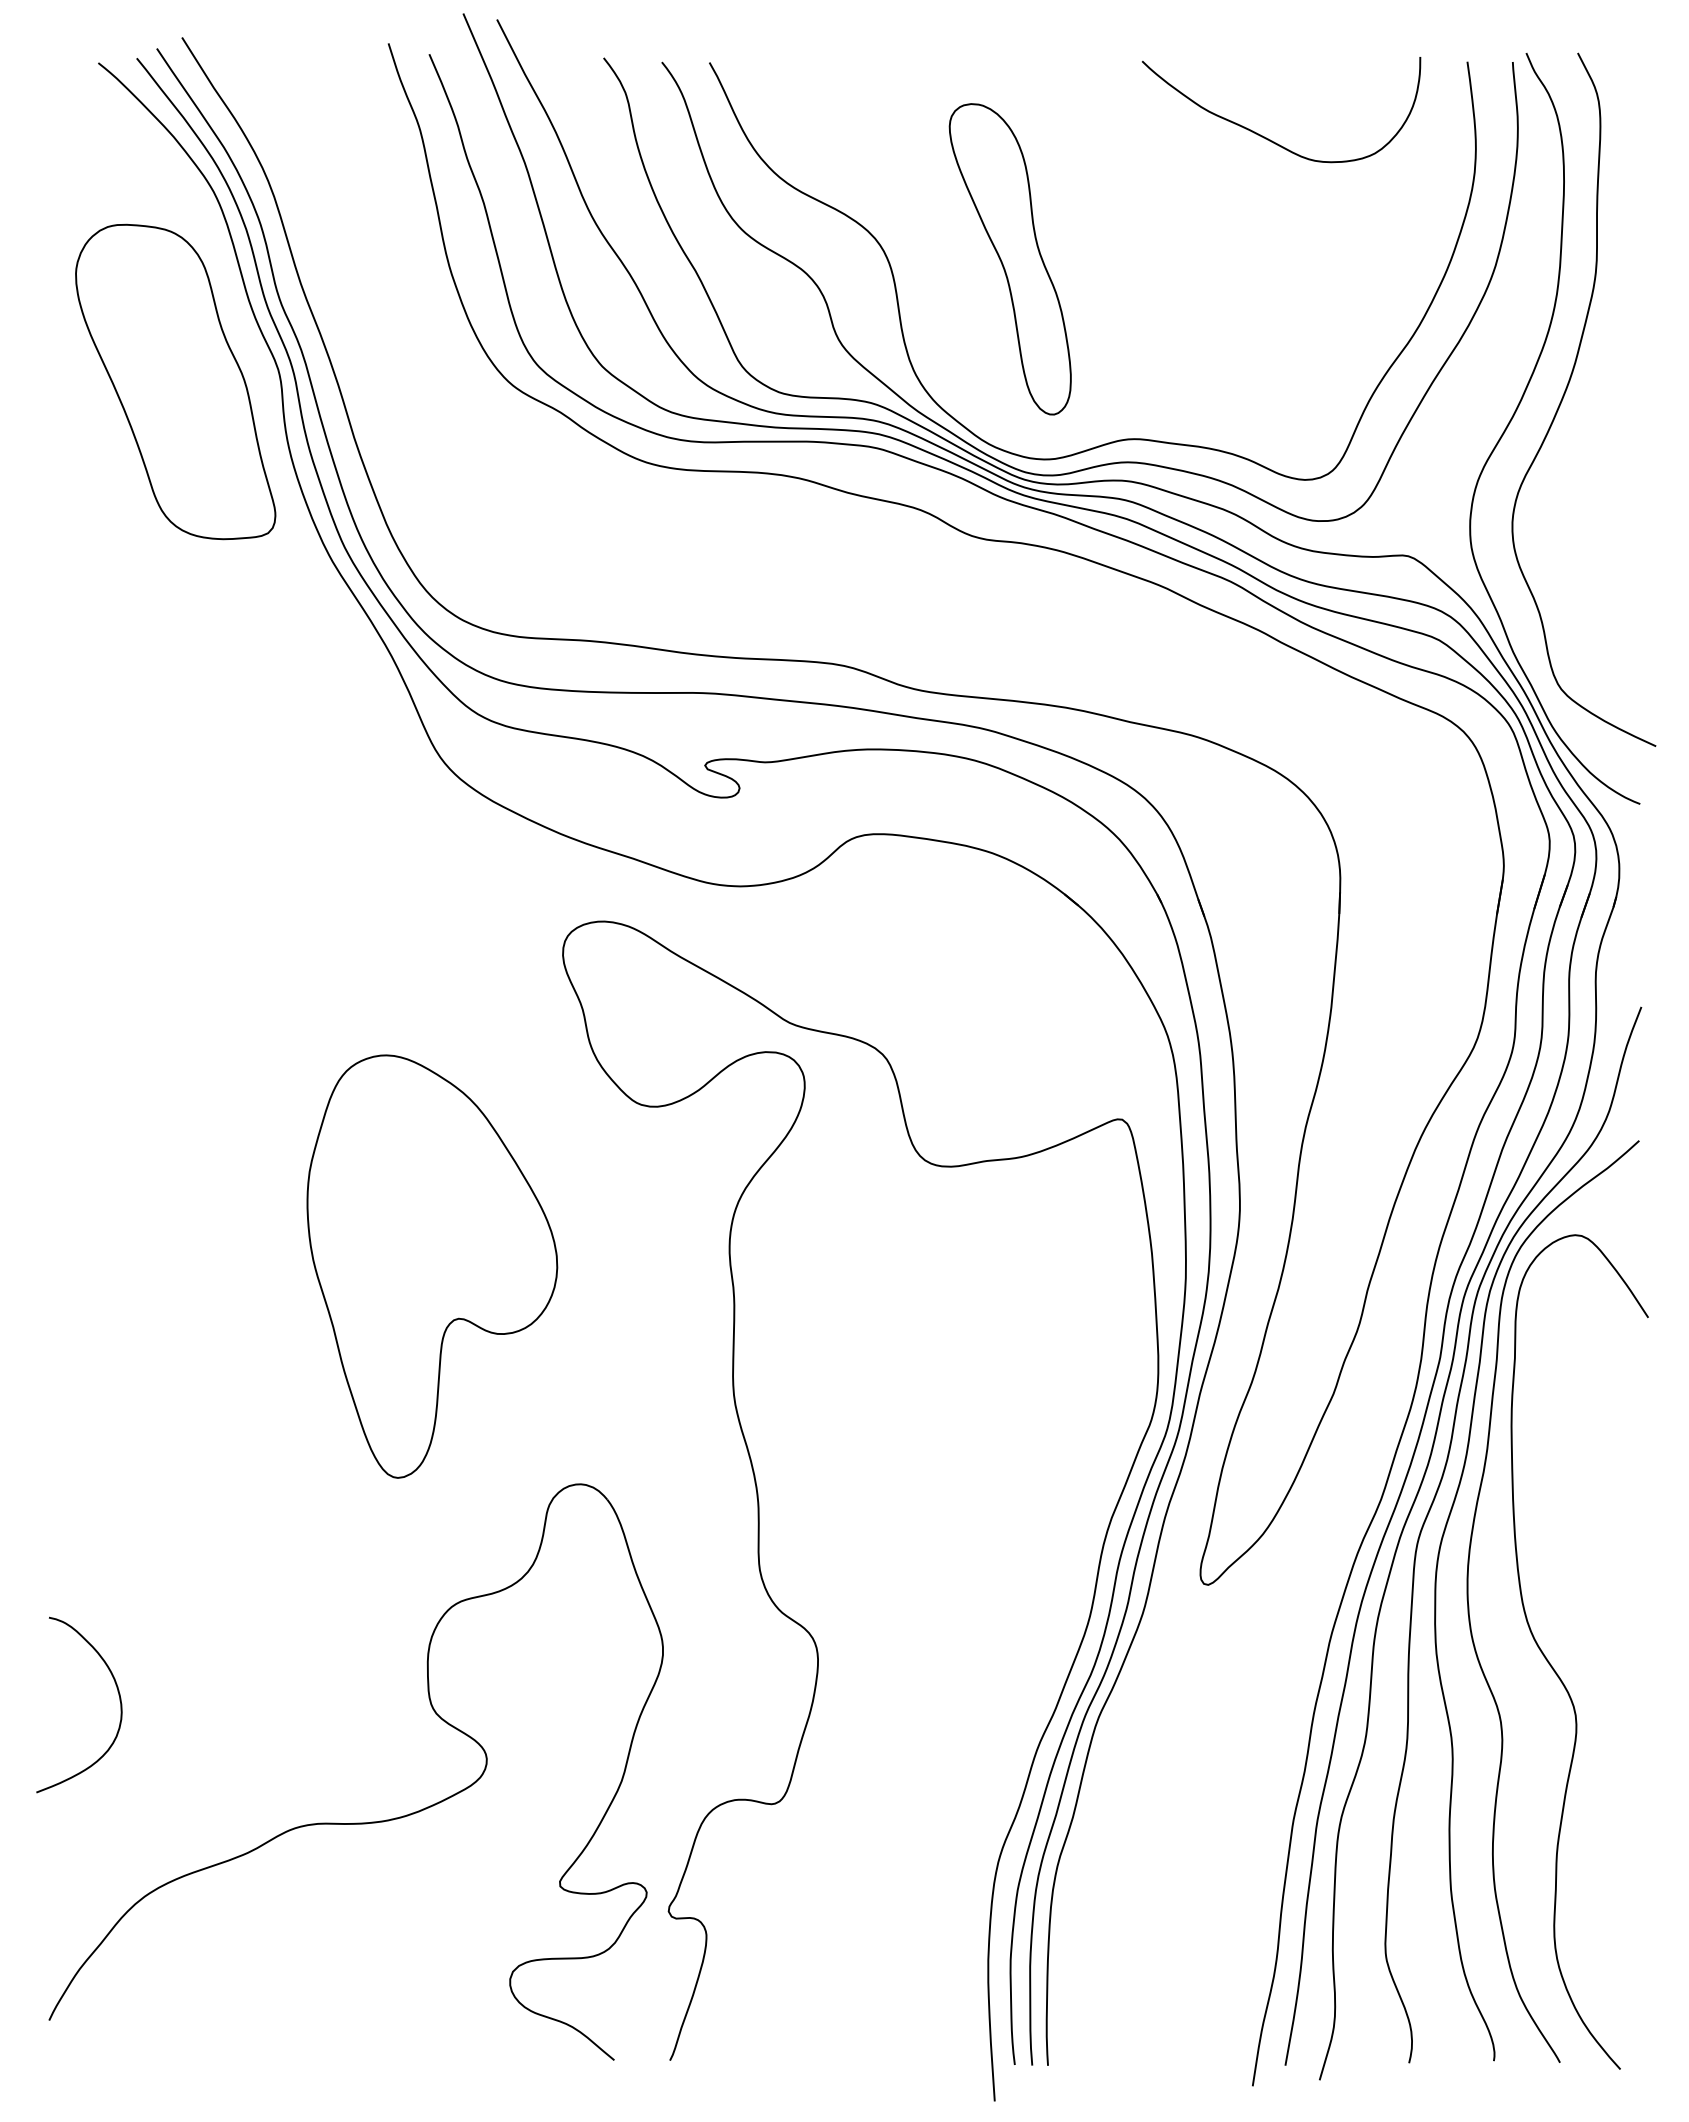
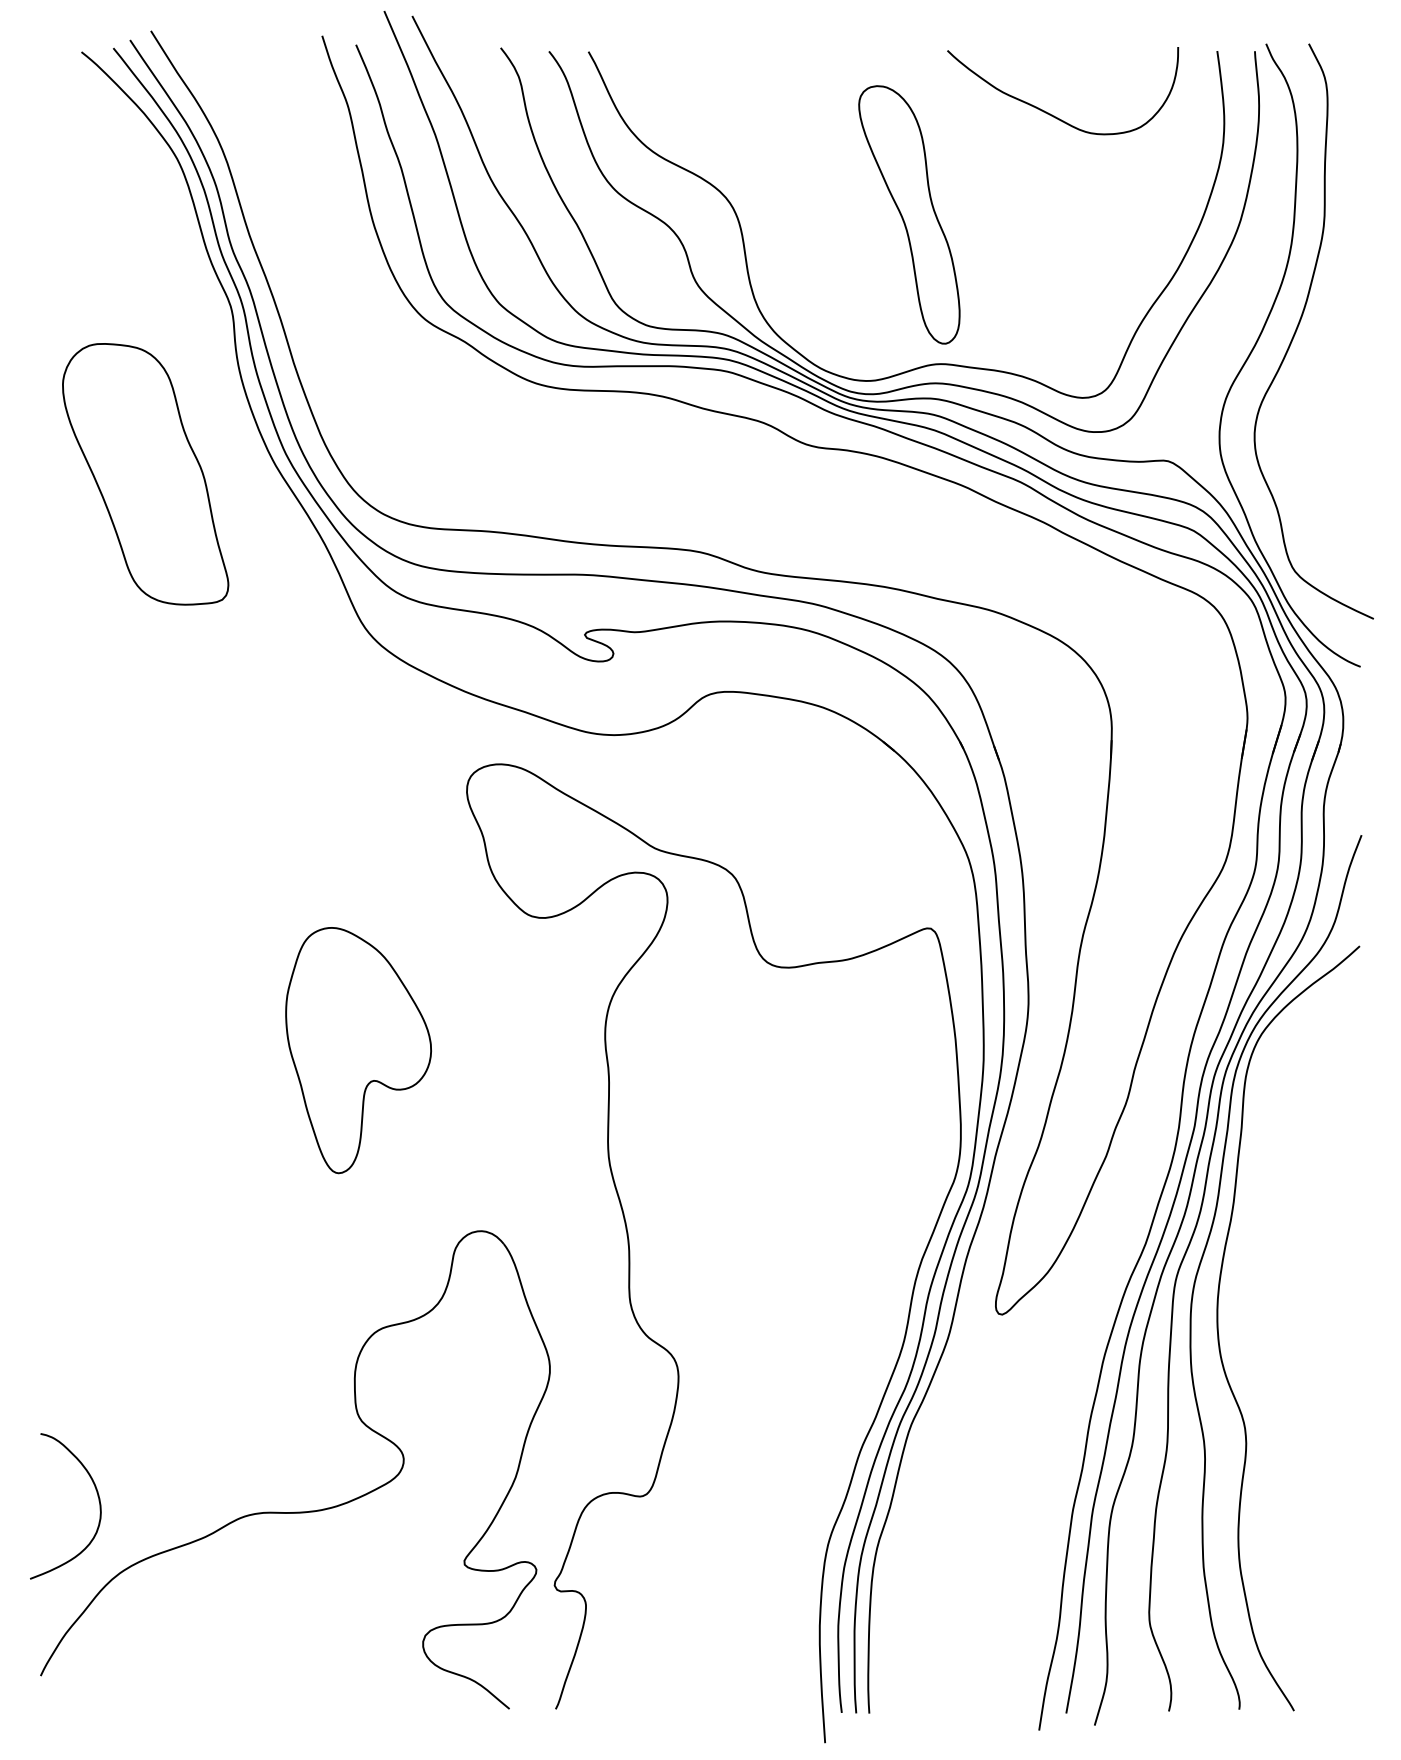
part: (1009, 259) -> (908, 215), moved
part: (175, 381) -> (145, 473), moved
part: (432, 1266) -> (358, 1050), size x0.7
curve: (1556, 1671) -> (1291, 1386), removed
curve: (118, 1695) -> (98, 1498), moved

